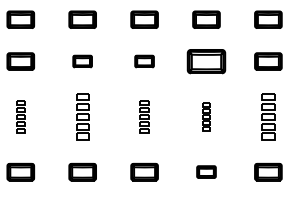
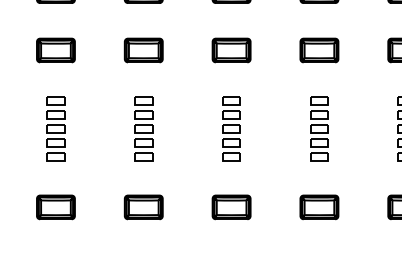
part: (82, 61) -> (143, 50), size x1.43
part: (144, 61) -> (231, 50), size x1.43
part: (206, 61) -> (319, 50), size x0.71
part: (20, 116) -> (55, 128), size x1.43
part: (144, 116) -> (231, 128), size x1.43
part: (206, 116) -> (319, 128), size x1.67
part: (206, 171) -> (319, 206), size x1.43

